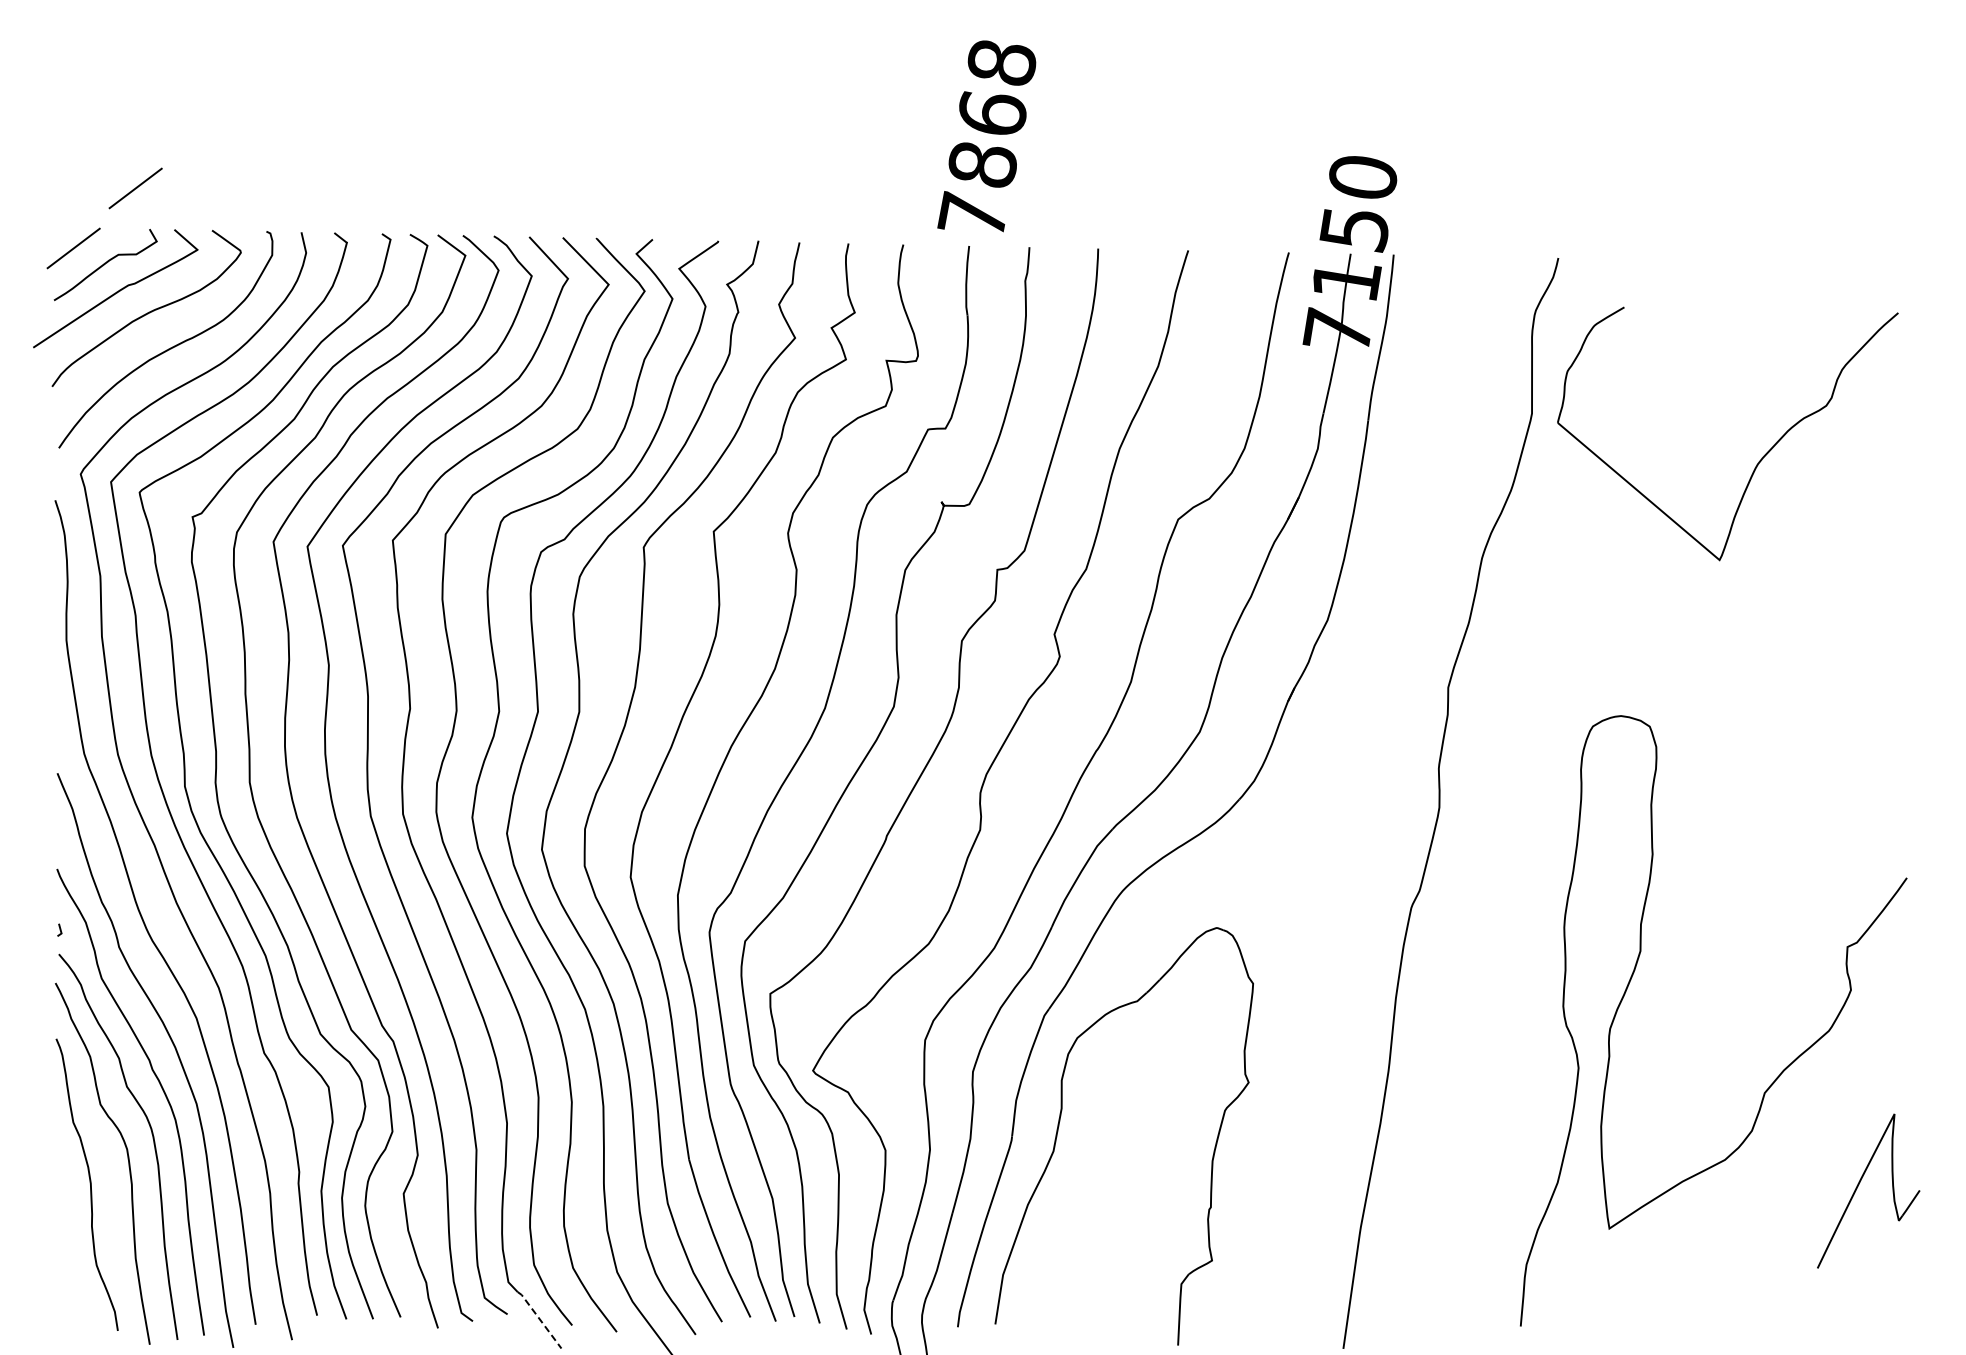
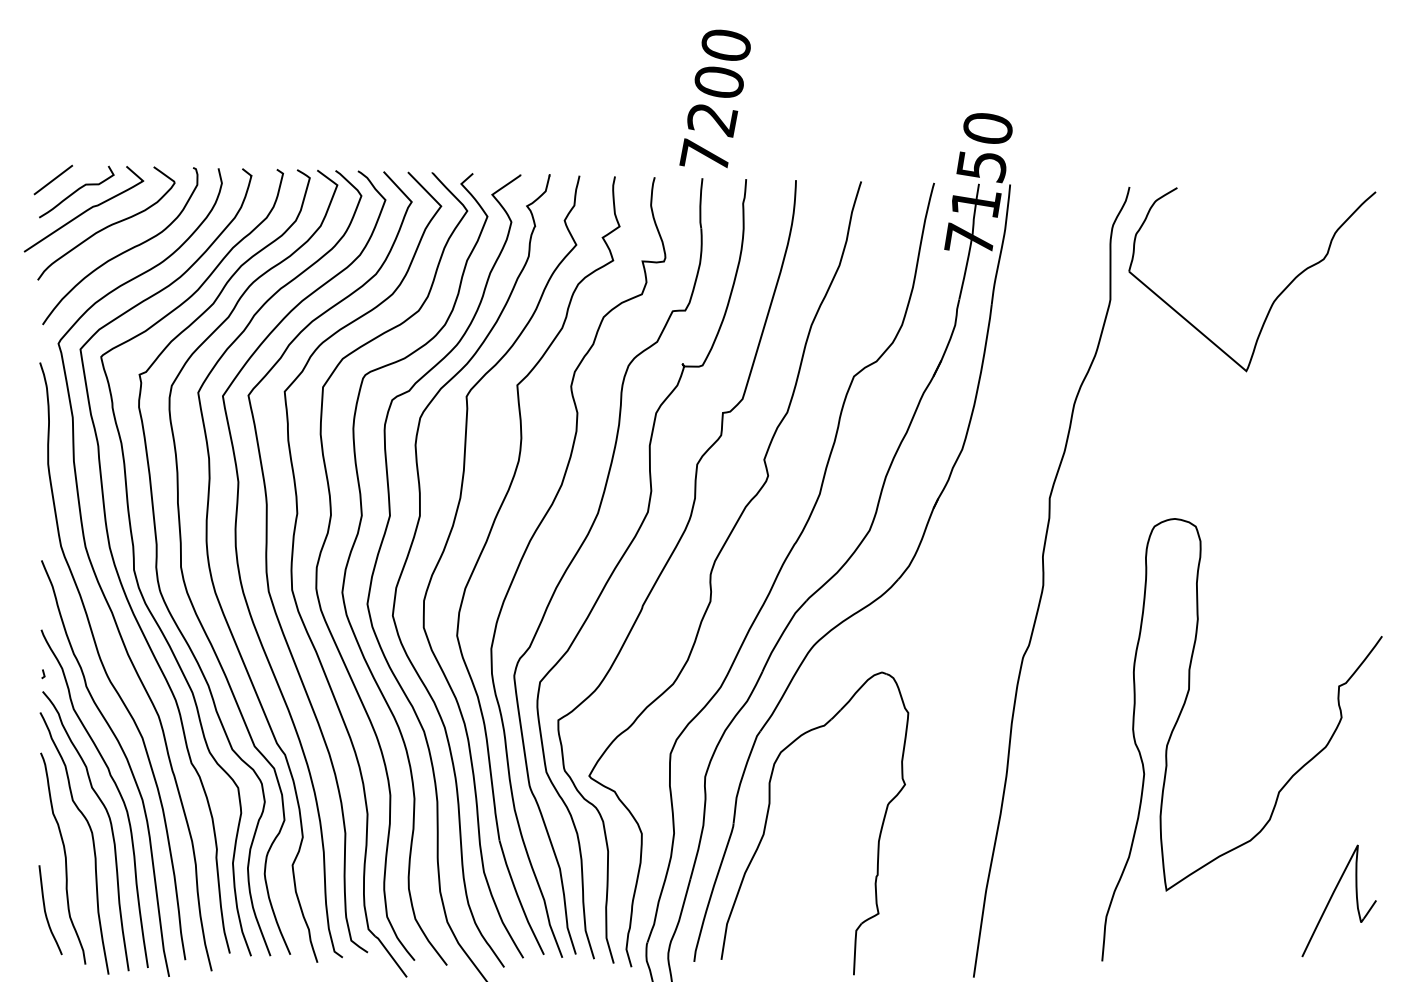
text: (992, 115) -> (719, 83), 7868 -> 7200
line: (135, 188) -> (98, 136), removed
part: (1758, 461) -> (1274, 299), moved
part: (1858, 1186) -> (1331, 897), moved
curve: (63, 1258) -> (46, 912), added
line: (540, 1319) -> (391, 956), dashed -> solid

